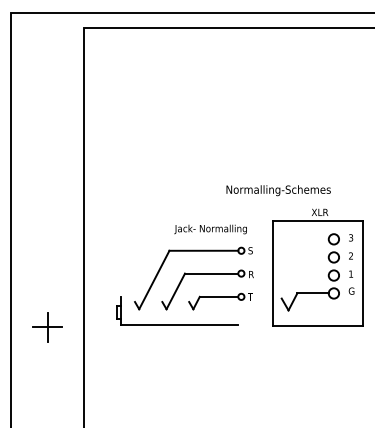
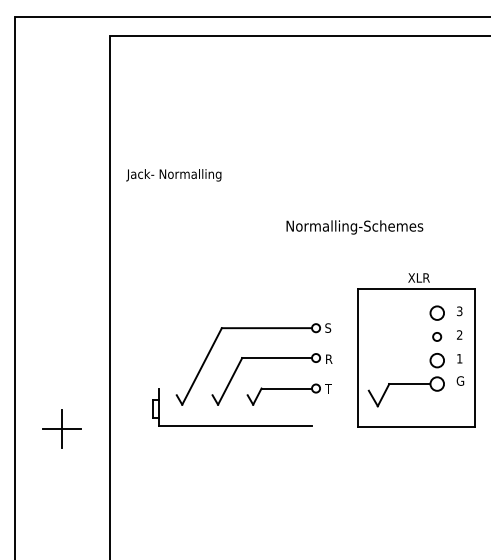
text: (278, 190) -> (354, 227), moved
text: (210, 229) -> (173, 175), moved
circle: (333, 257) -> (436, 336), size x0.6

